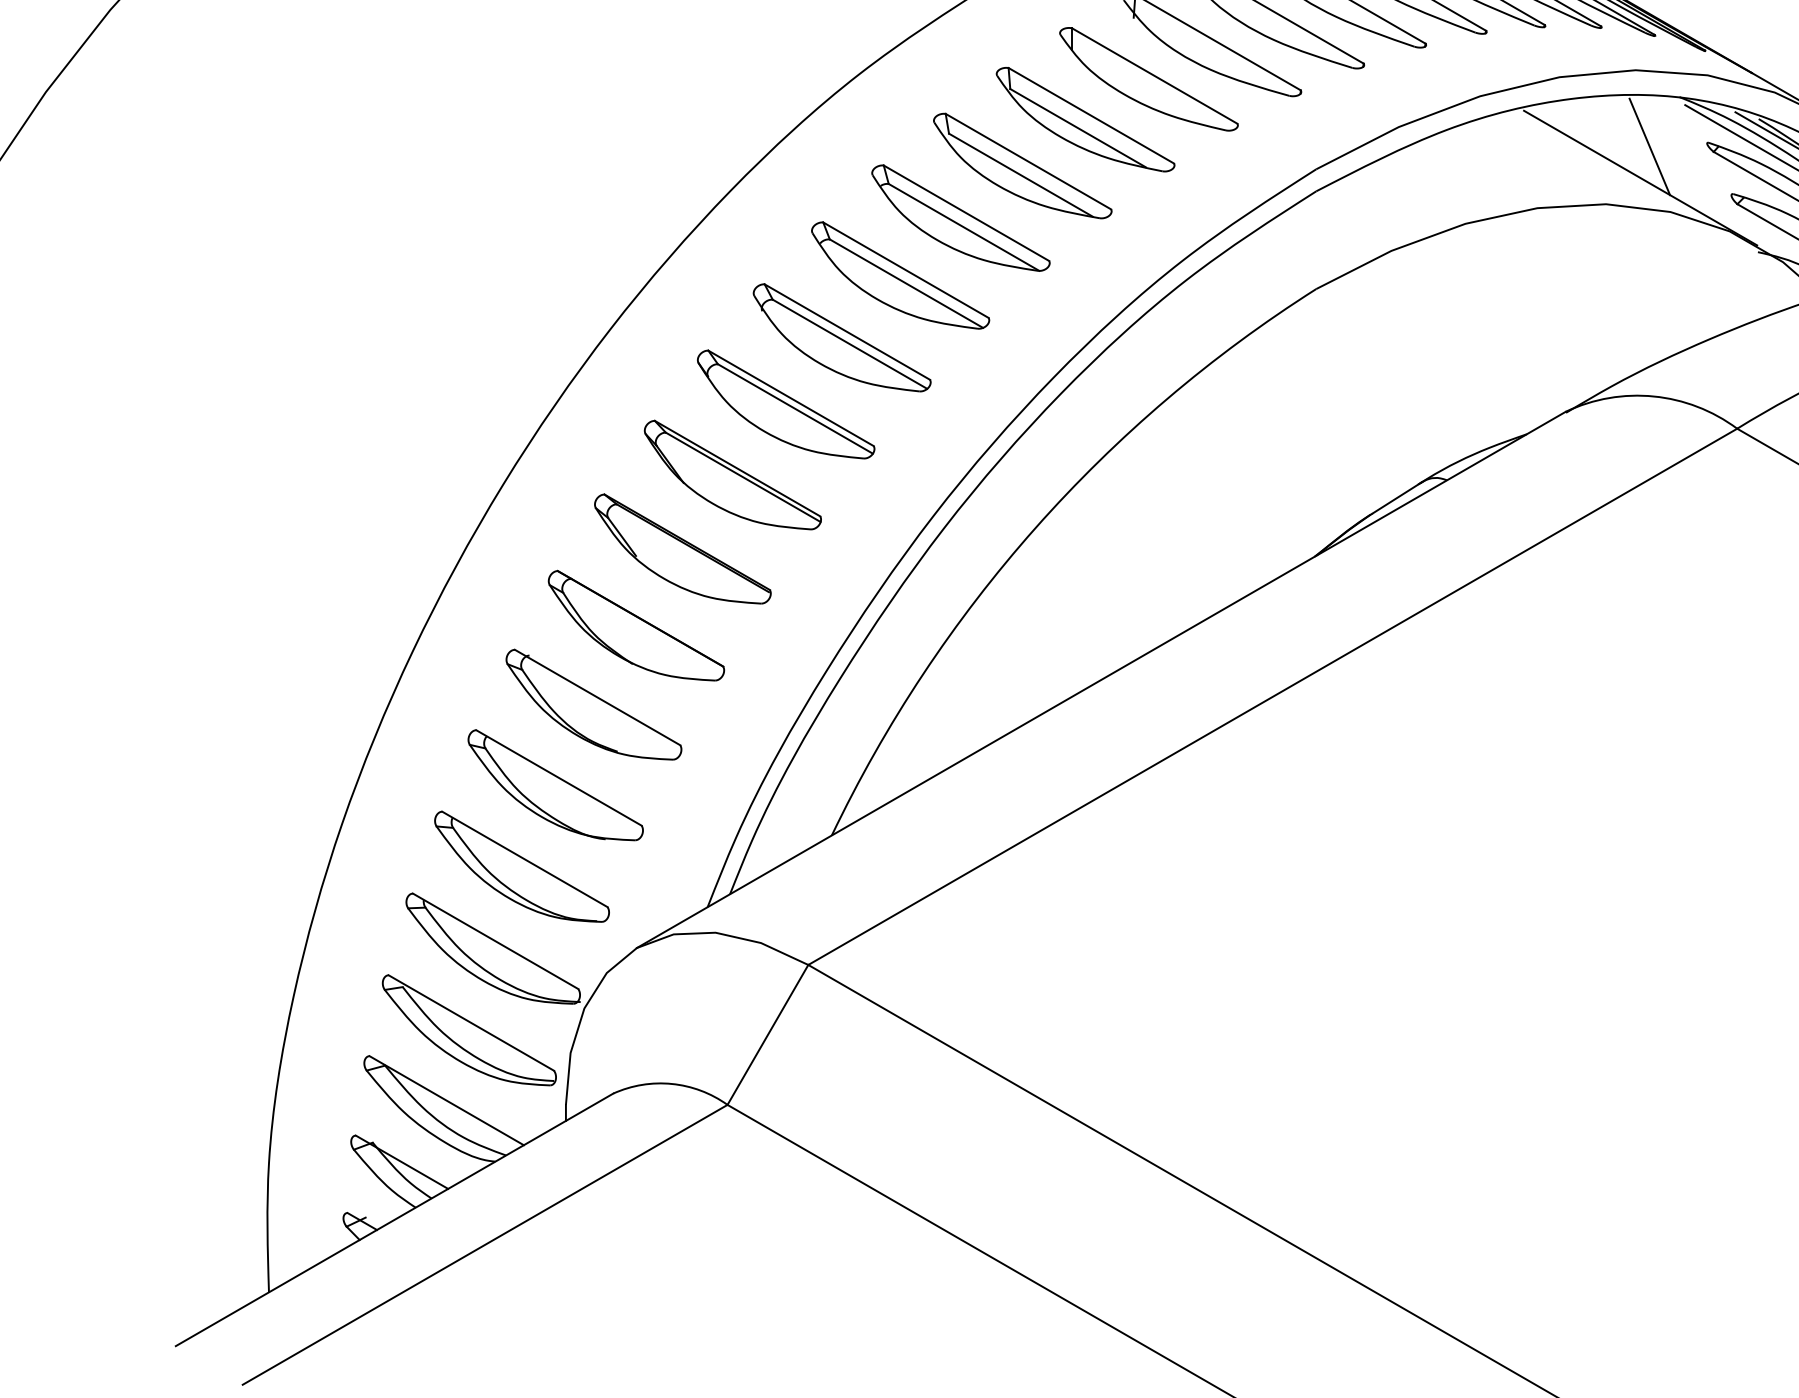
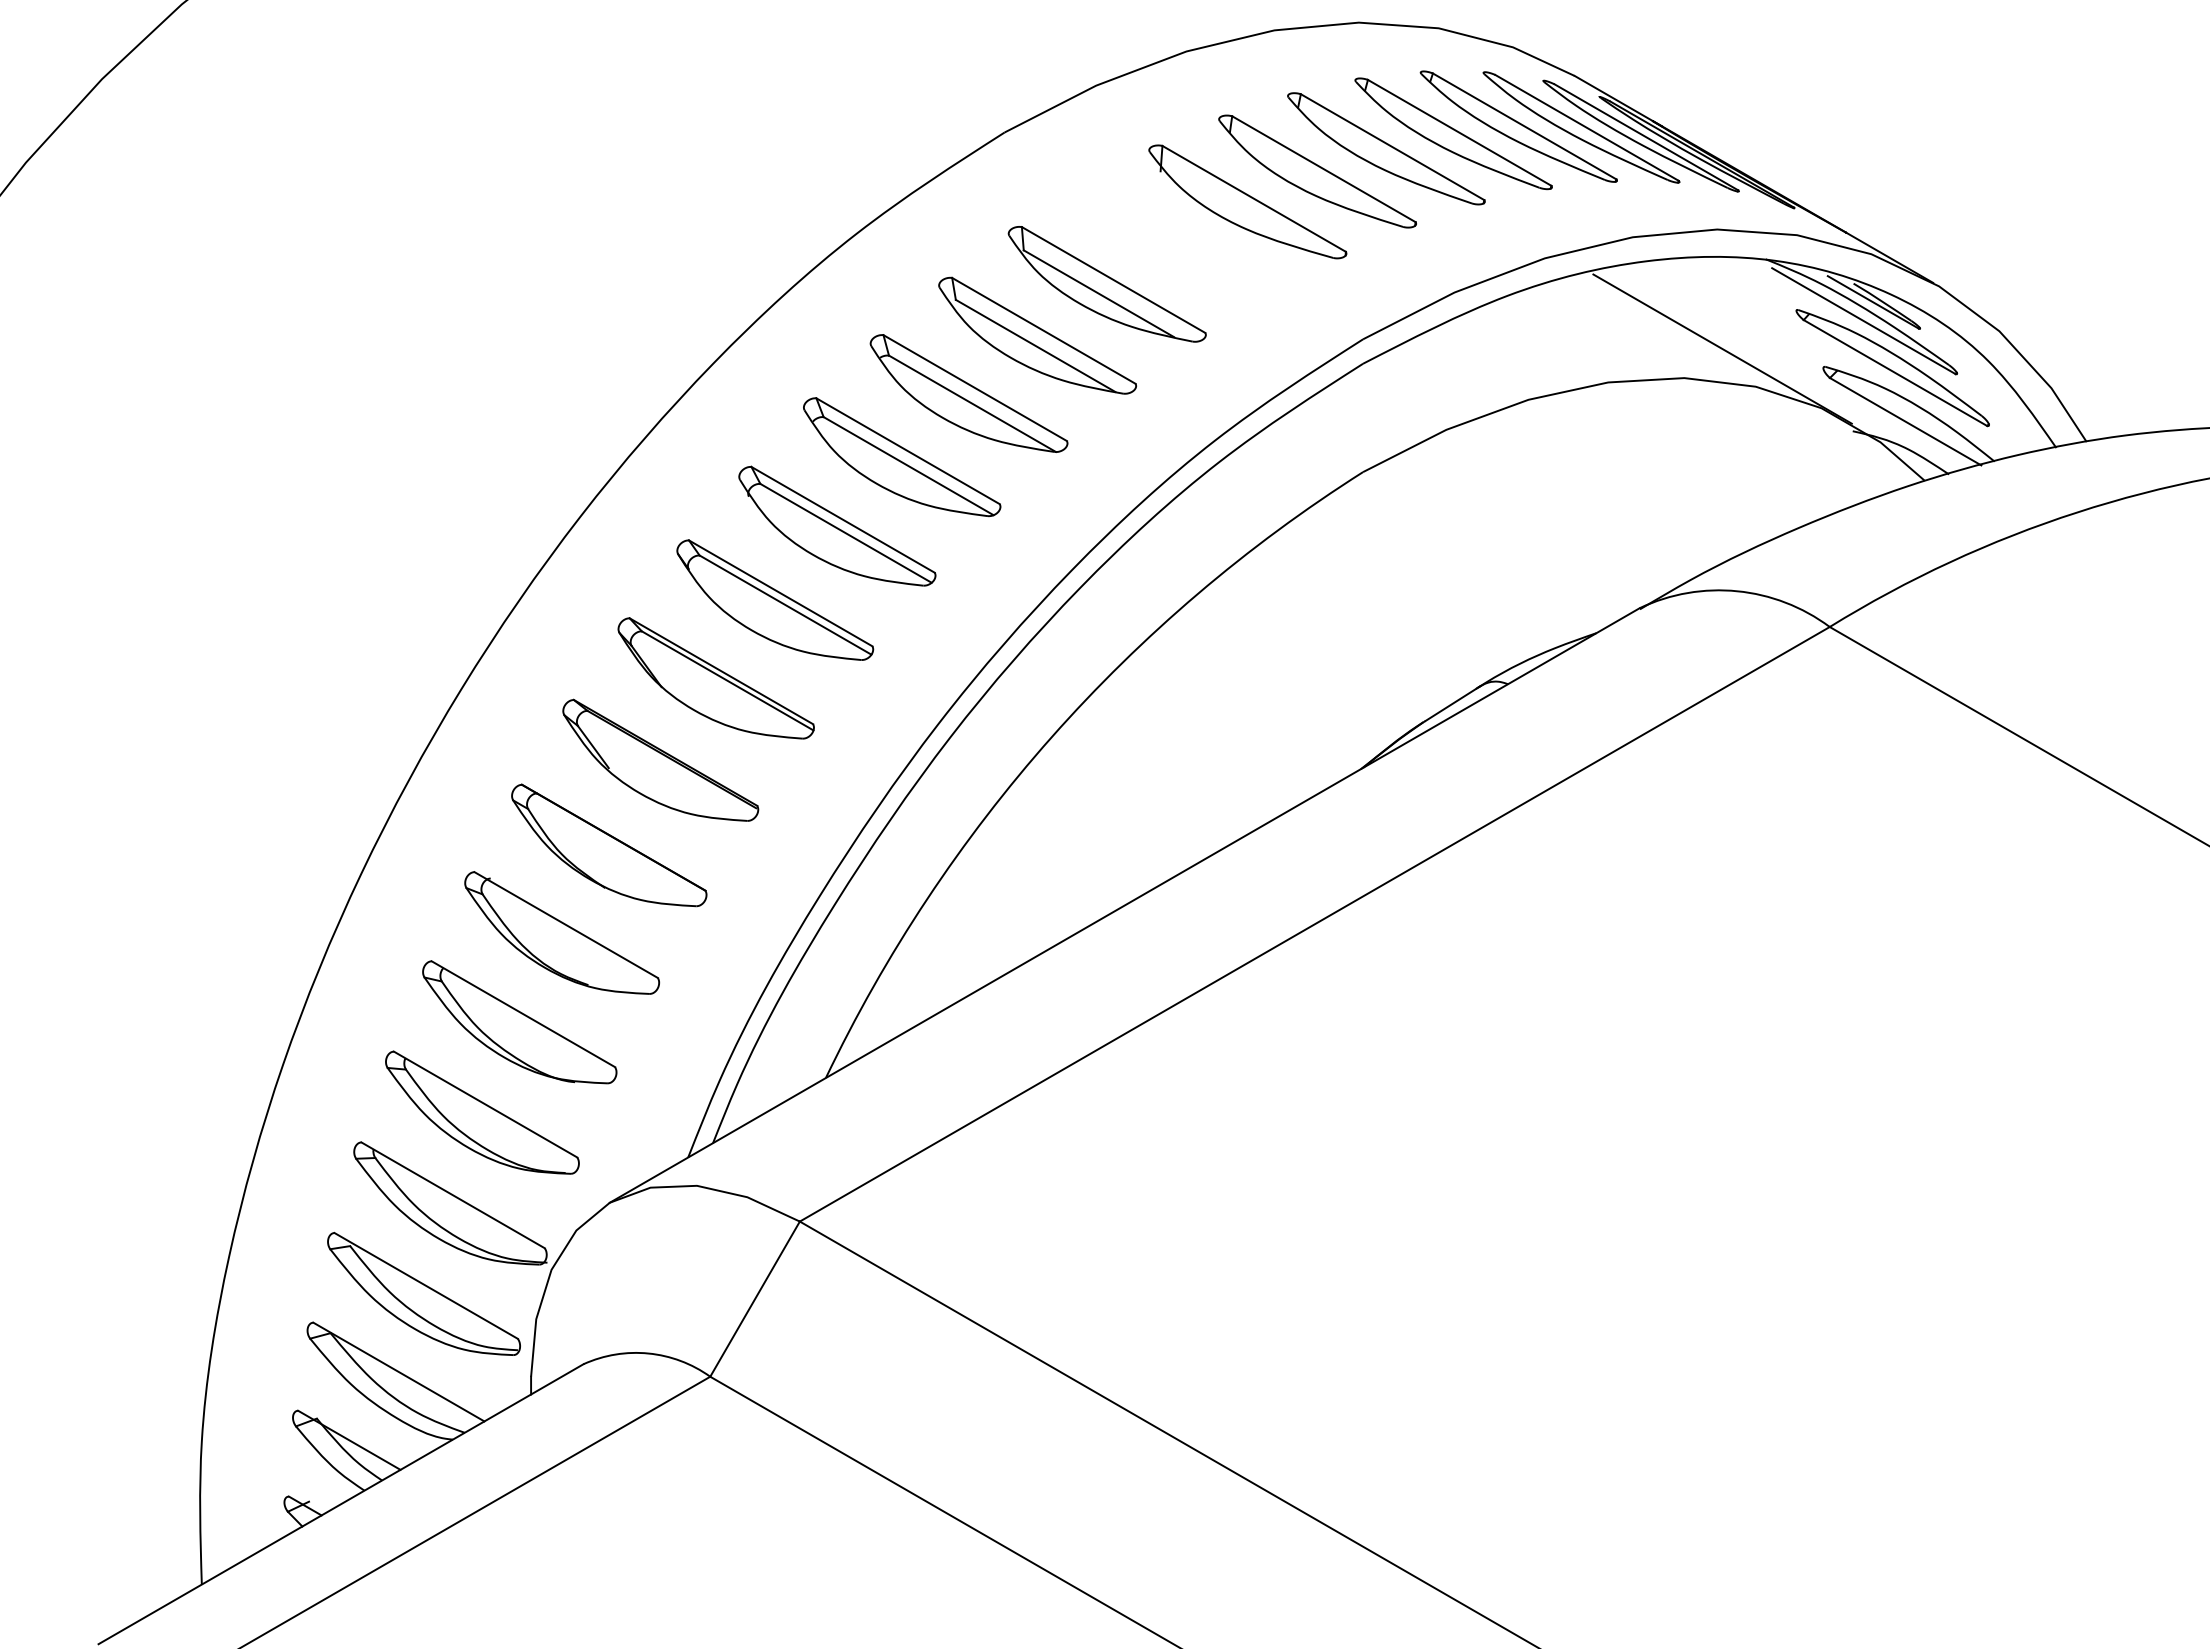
part: (1148, 79) -> (1177, 239), removed
line: (1649, 146) -> (1732, 314), removed

